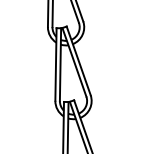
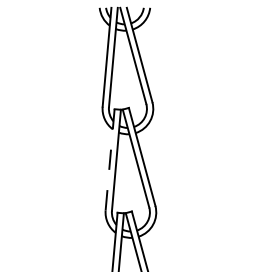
line: (56, 64) -> (110, 159), solid -> dashed

